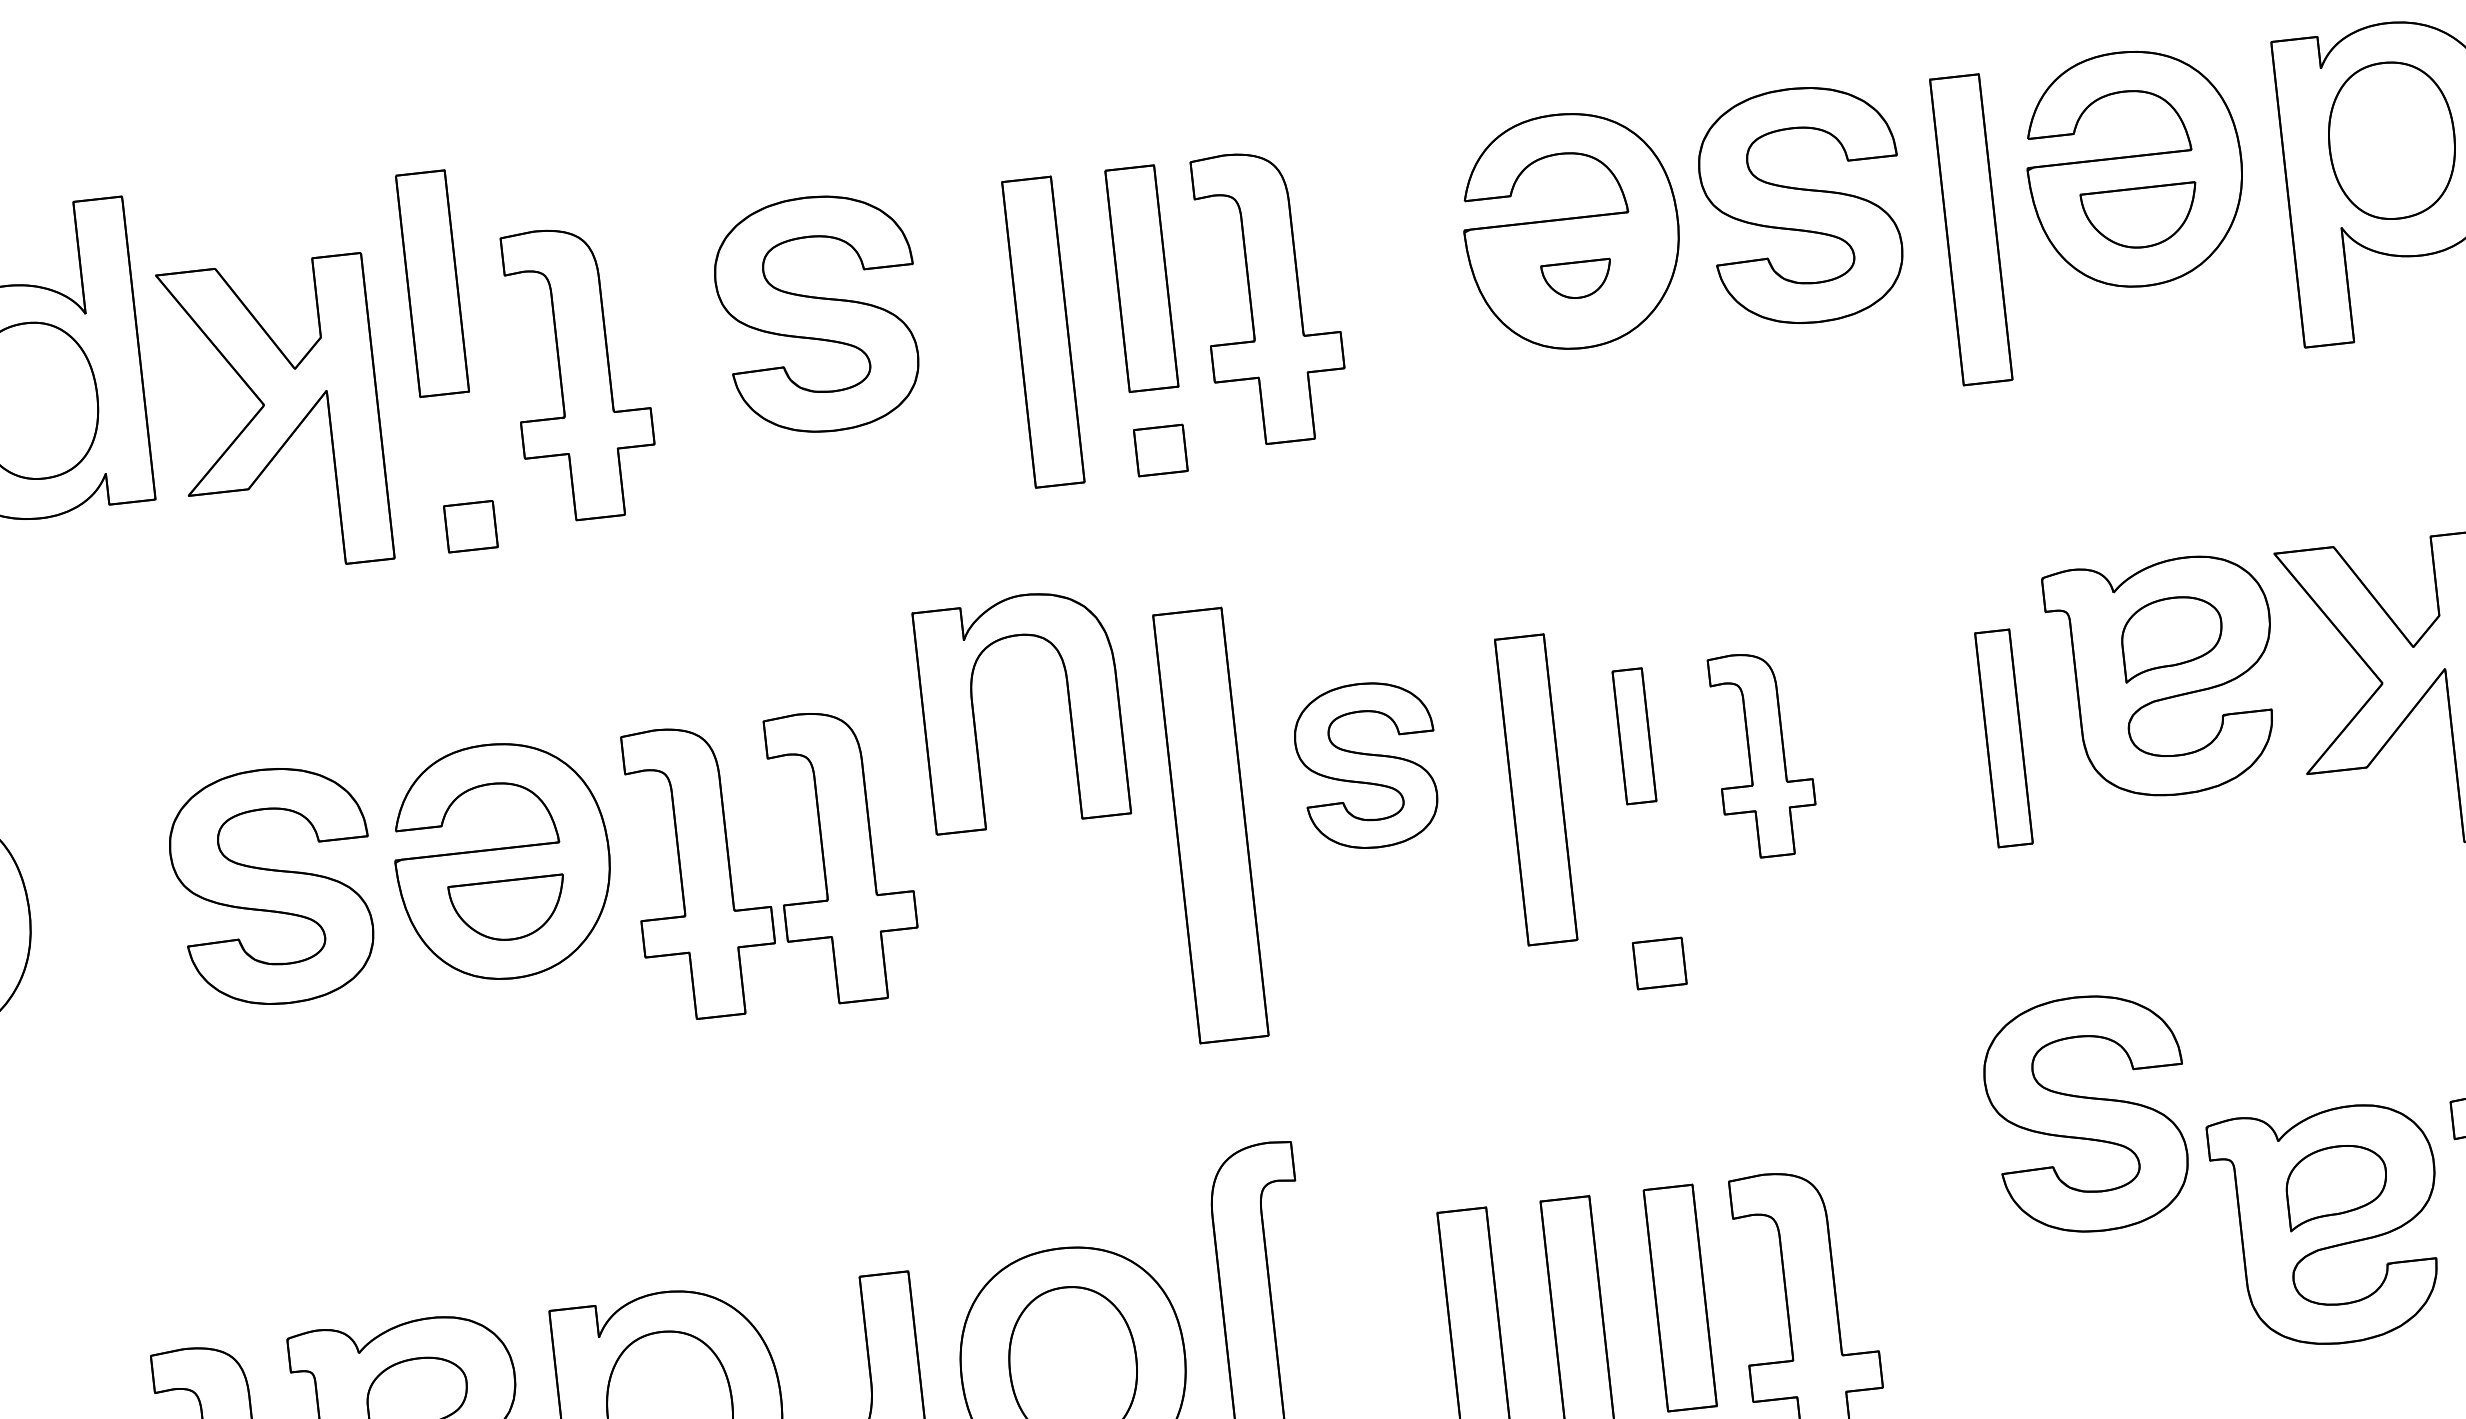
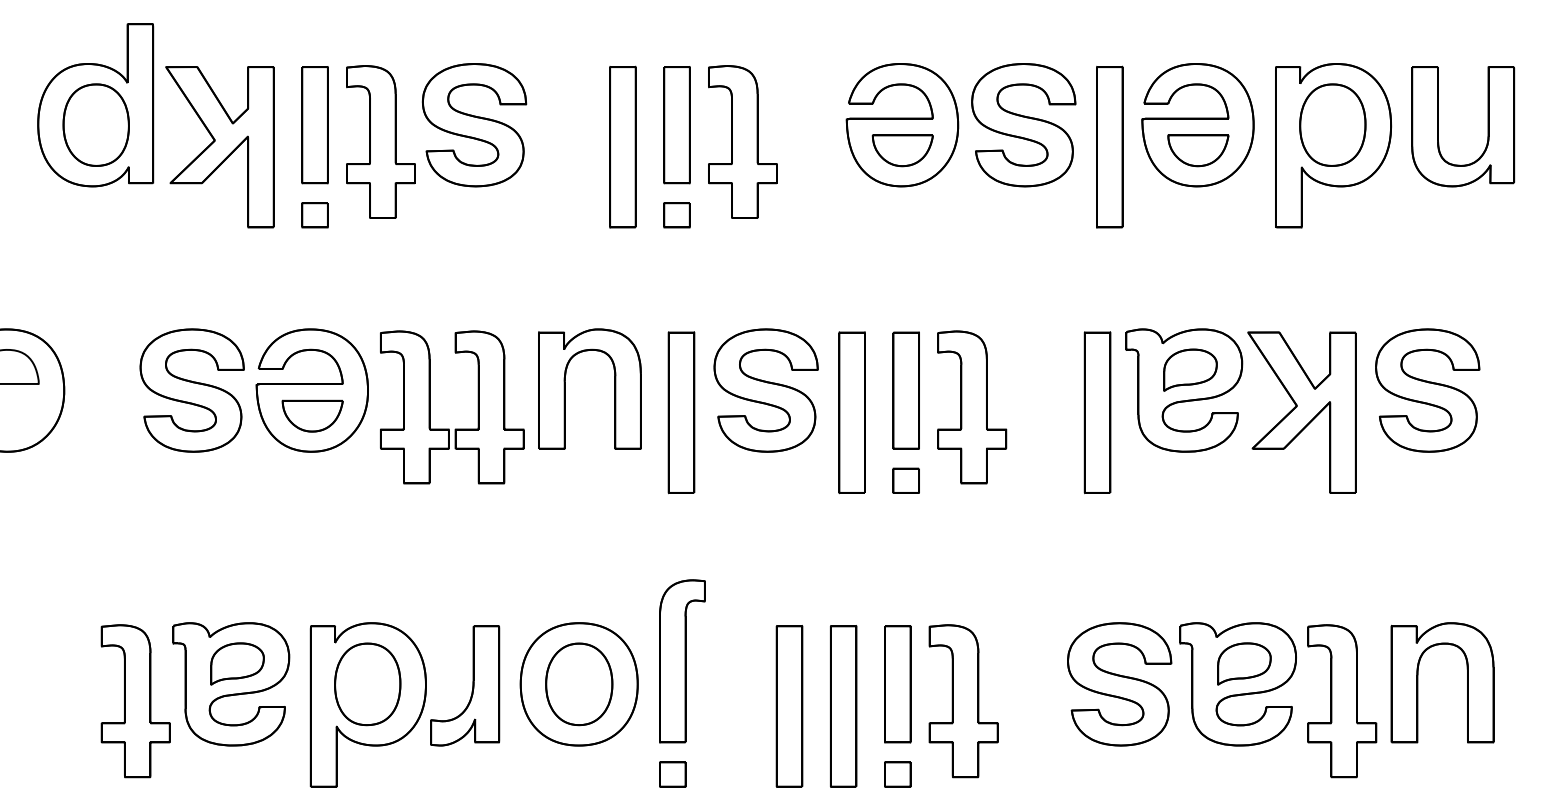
part: (1576, 279) -> (902, 150), size x1.67
part: (431, 284) -> (314, 125), moved
part: (818, 314) -> (474, 125), moved
part: (974, 714) -> (565, 388), moved
part: (1633, 736) -> (905, 390), size x1.67
part: (2003, 737) -> (1097, 412), size x1.43
part: (1764, 754) -> (972, 407), size x1.43
part: (1366, 765) -> (765, 390), size x1.43
part: (1210, 825) -> (681, 412), size x0.71
part: (1658, 963) -> (905, 480), moved
part: (2087, 1114) -> (1119, 684), moved

